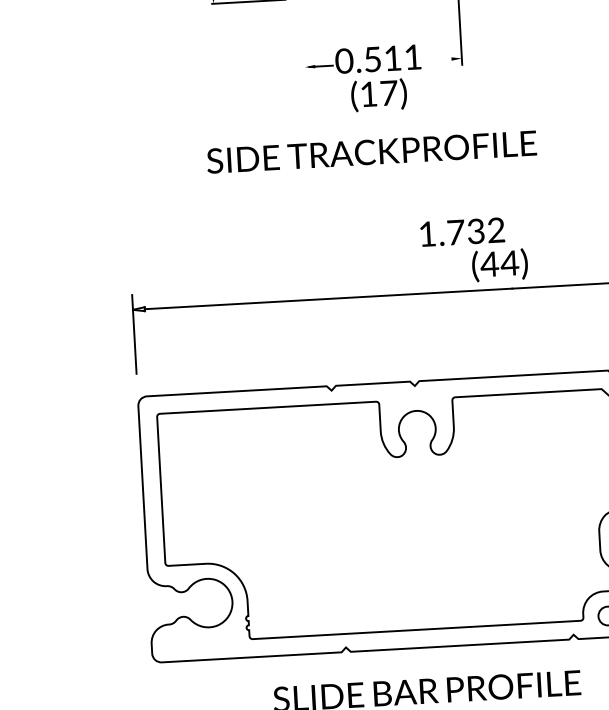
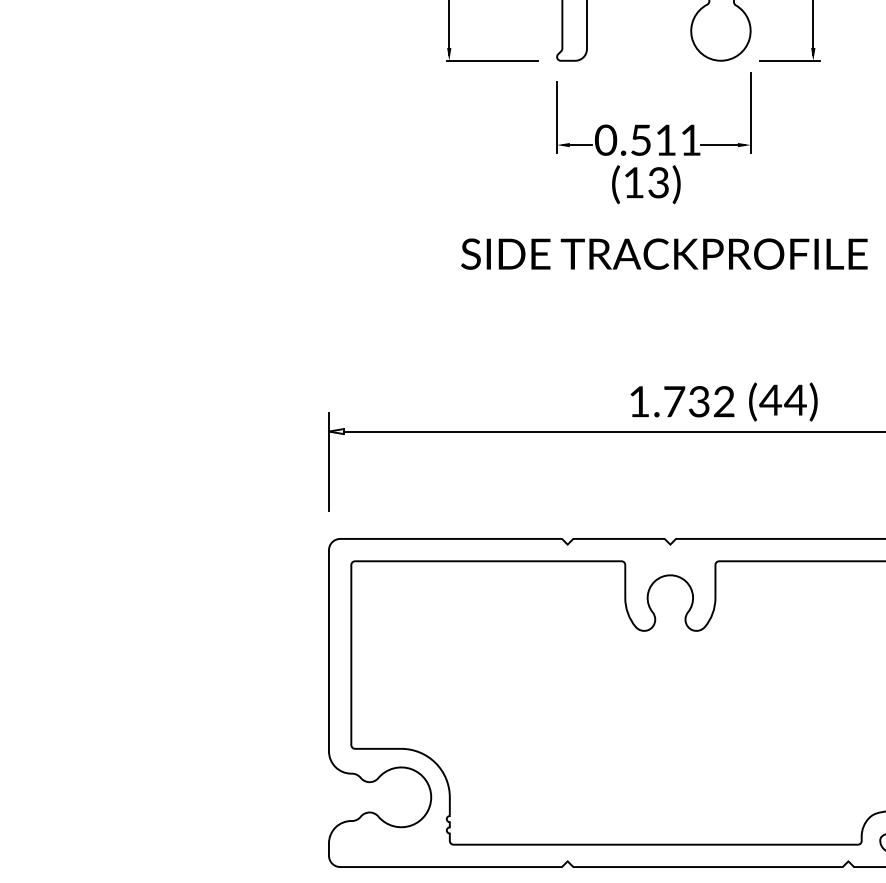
line: (303, 44) -> (557, 116), added
line: (439, 60) -> (722, 145), added
text: (388, 92) -> (658, 182), (17) -> (13)
text: (371, 151) -> (664, 253), moved
text: (462, 231) -> (682, 401), moved

